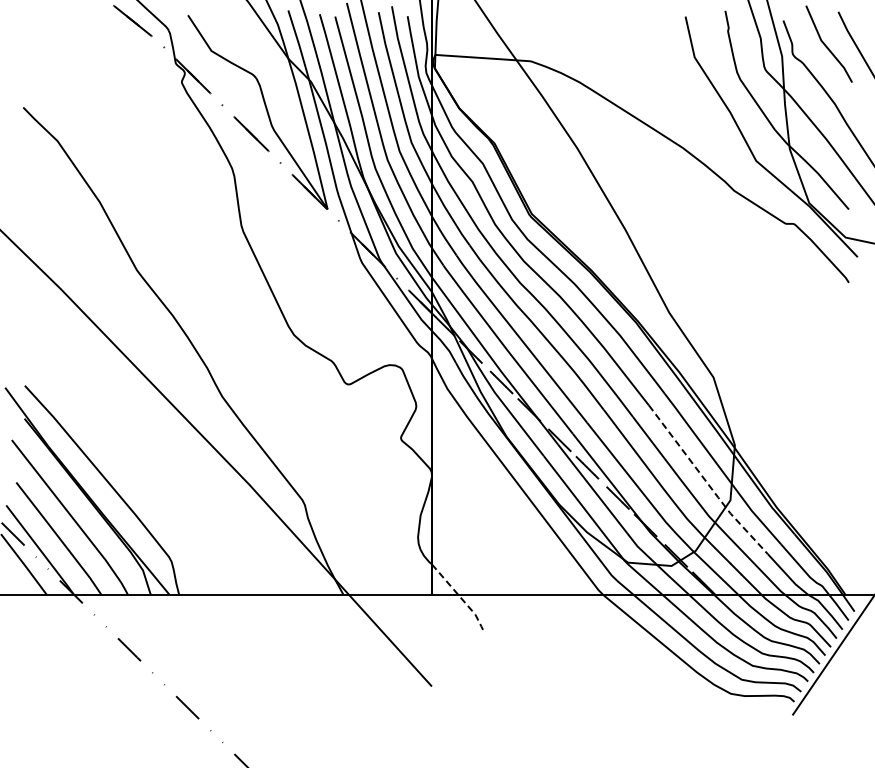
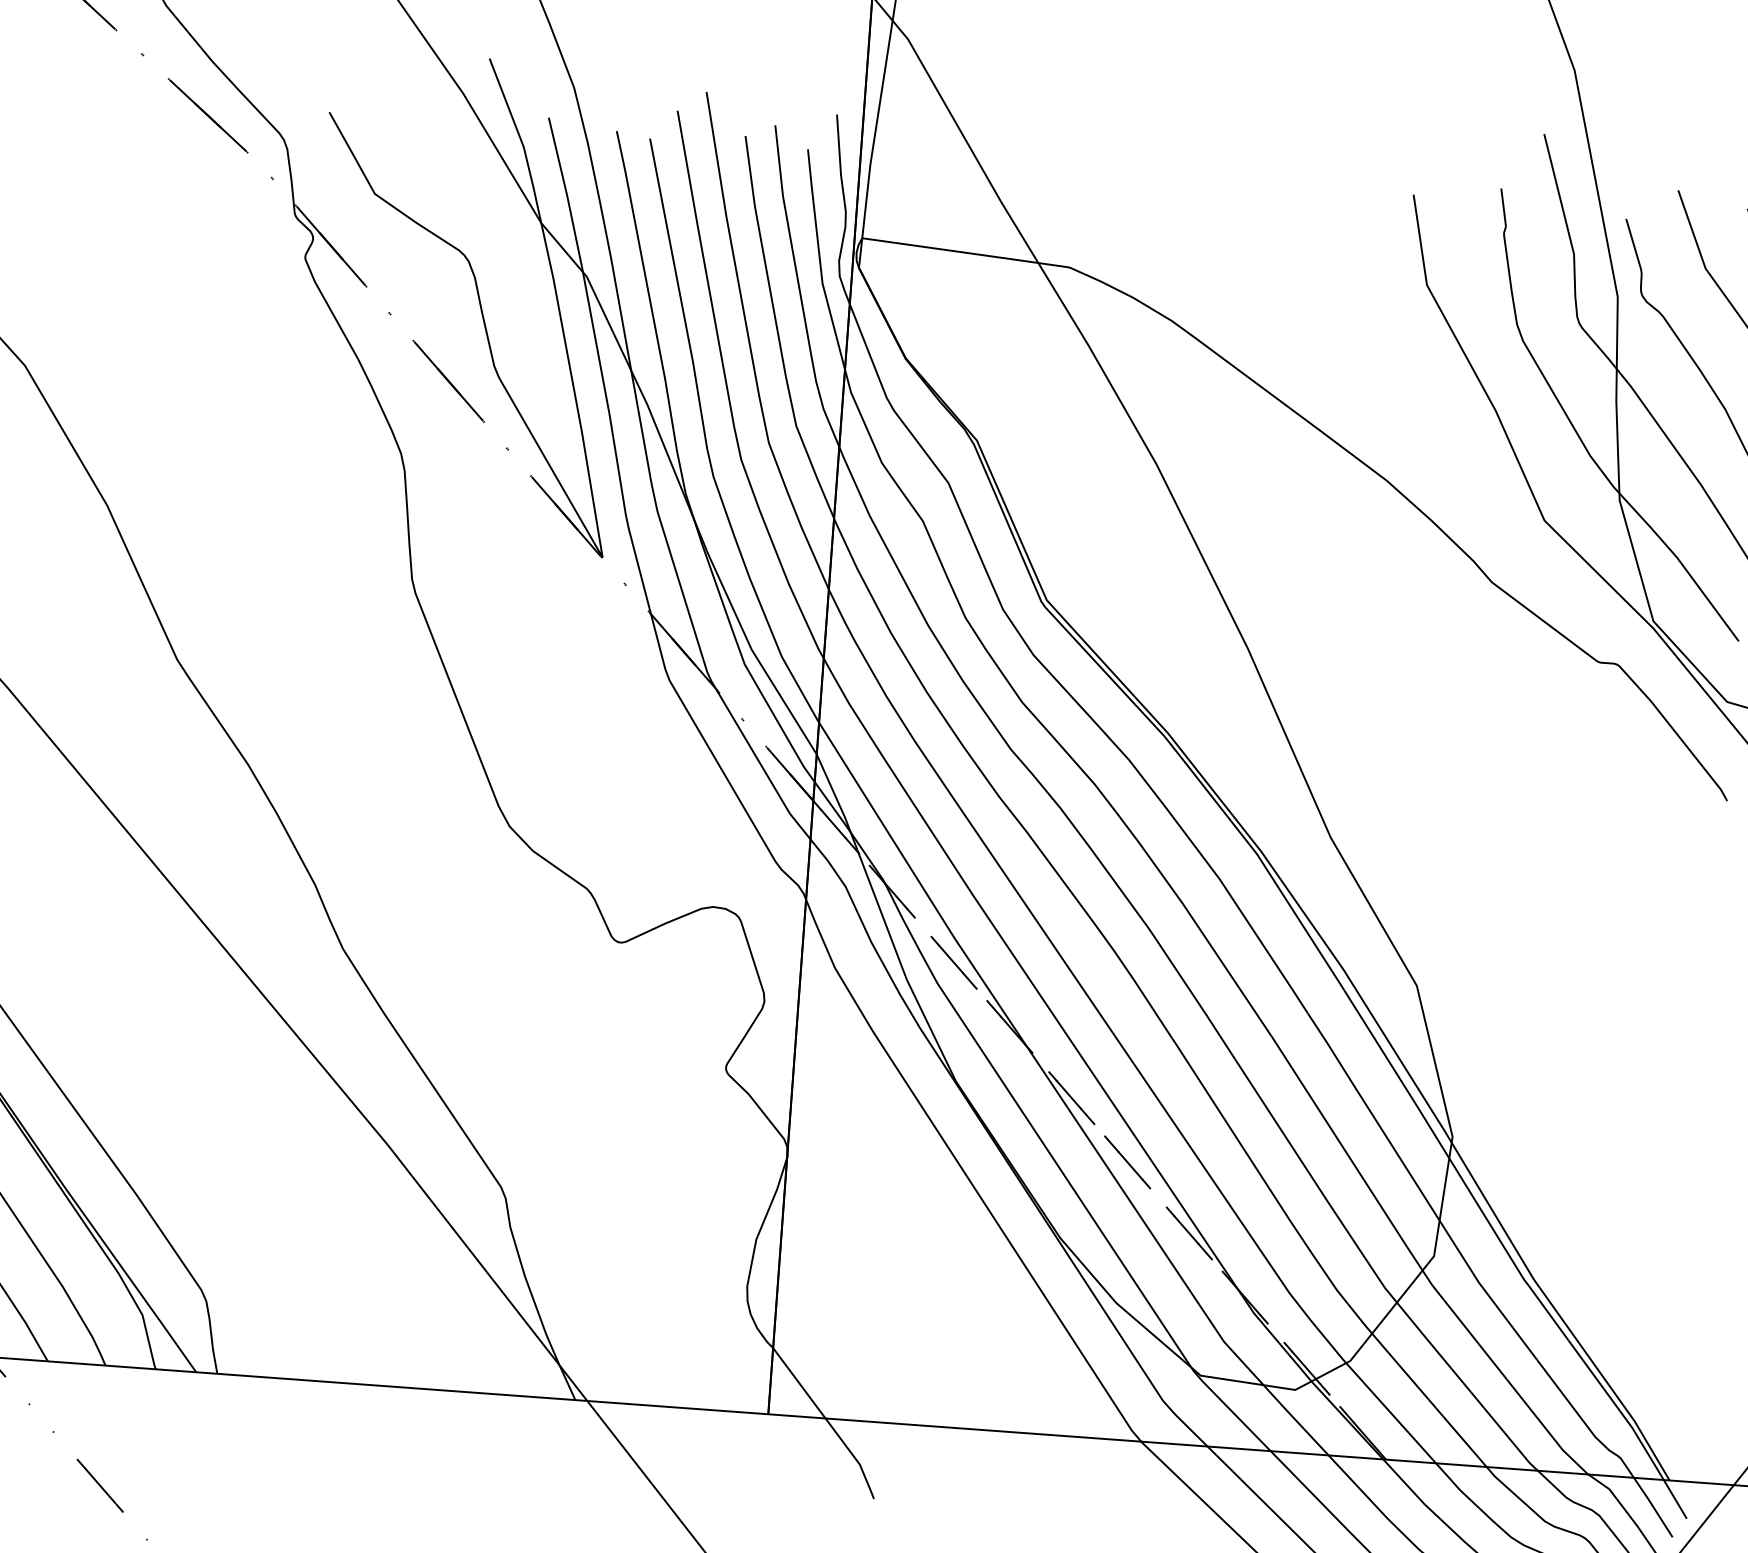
line: (707, 483) -> (1386, 1215), dashed -> solid
line: (460, 597) -> (830, 1424), dashed -> solid

